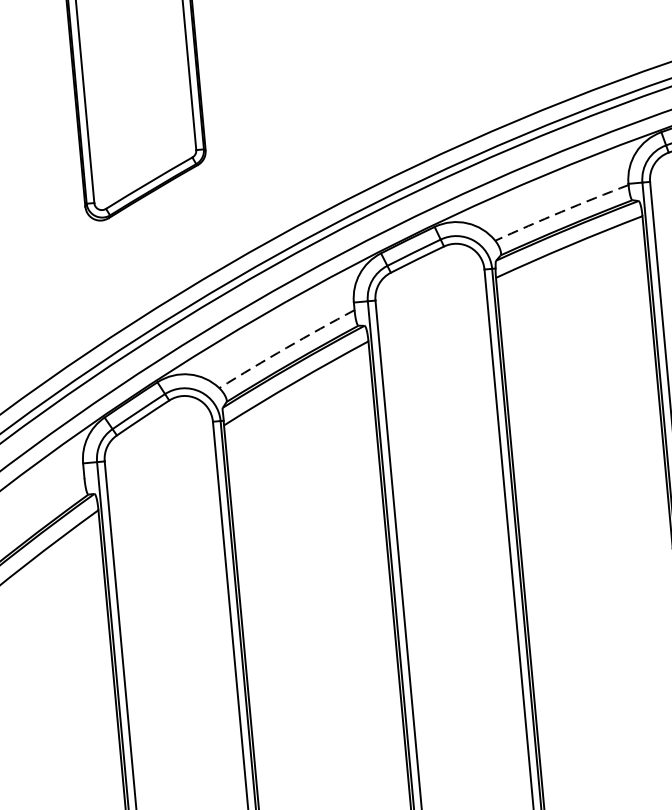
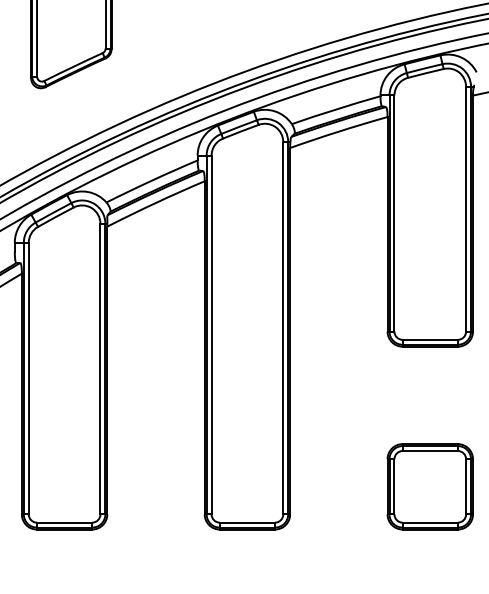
arc: (560, 211) -> (335, 109), dashed -> solid
arc: (285, 347) -> (151, 180), dashed -> solid

